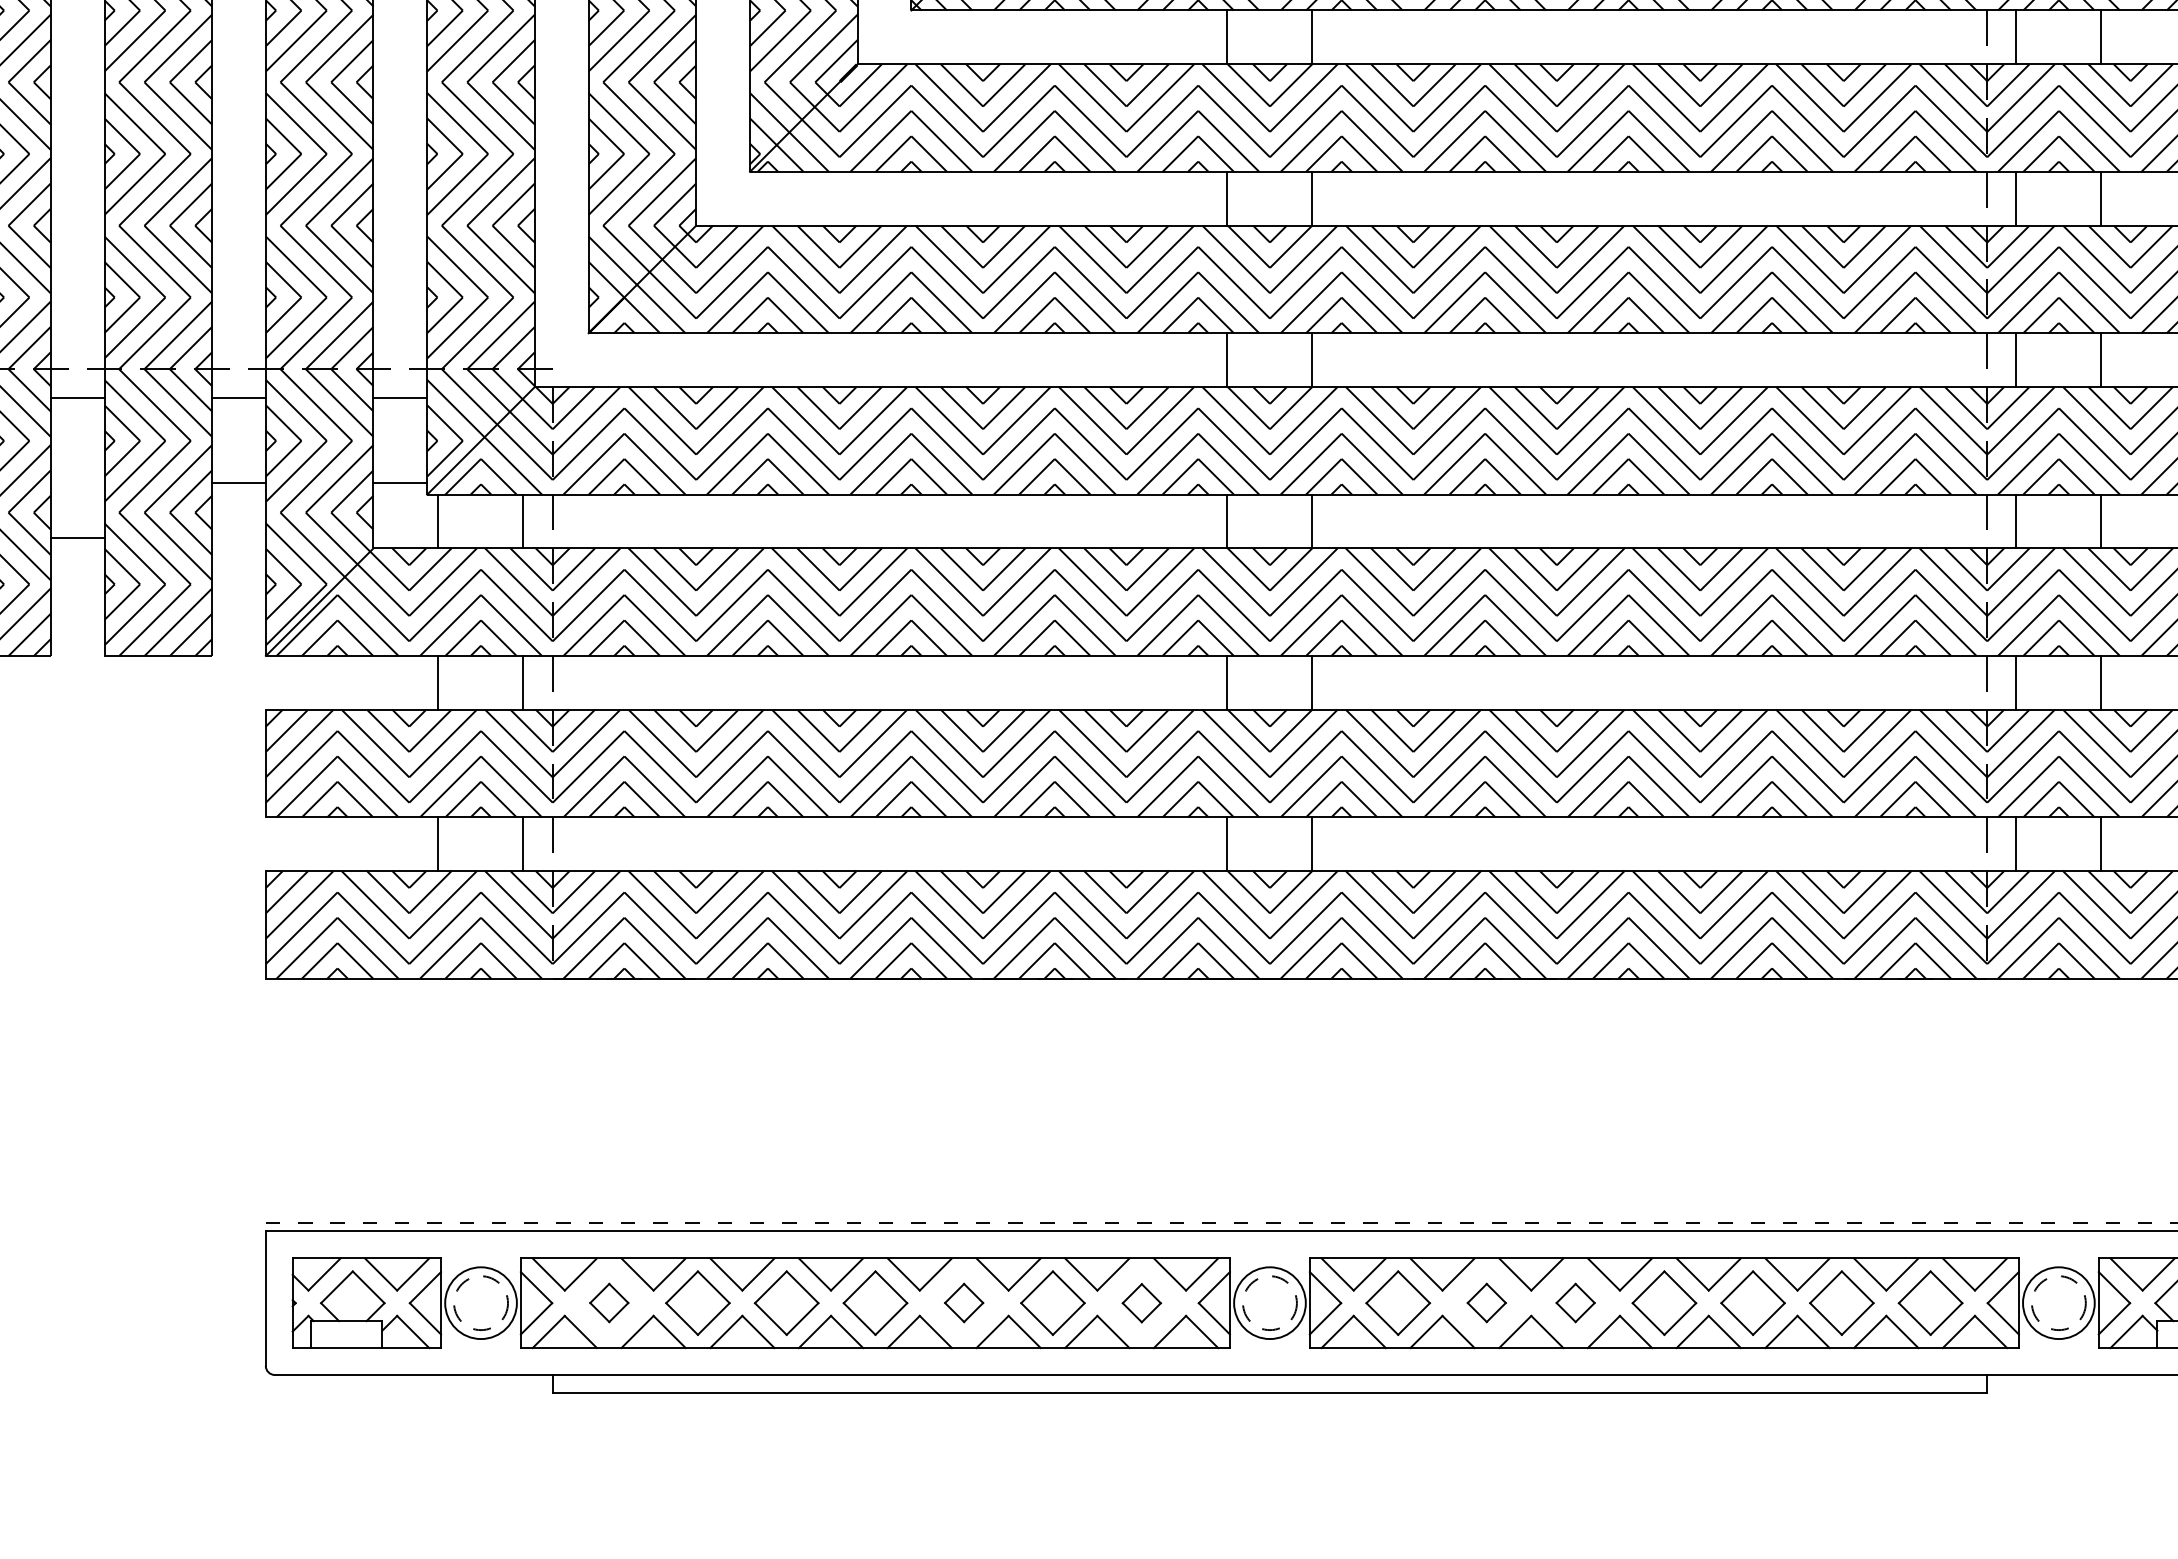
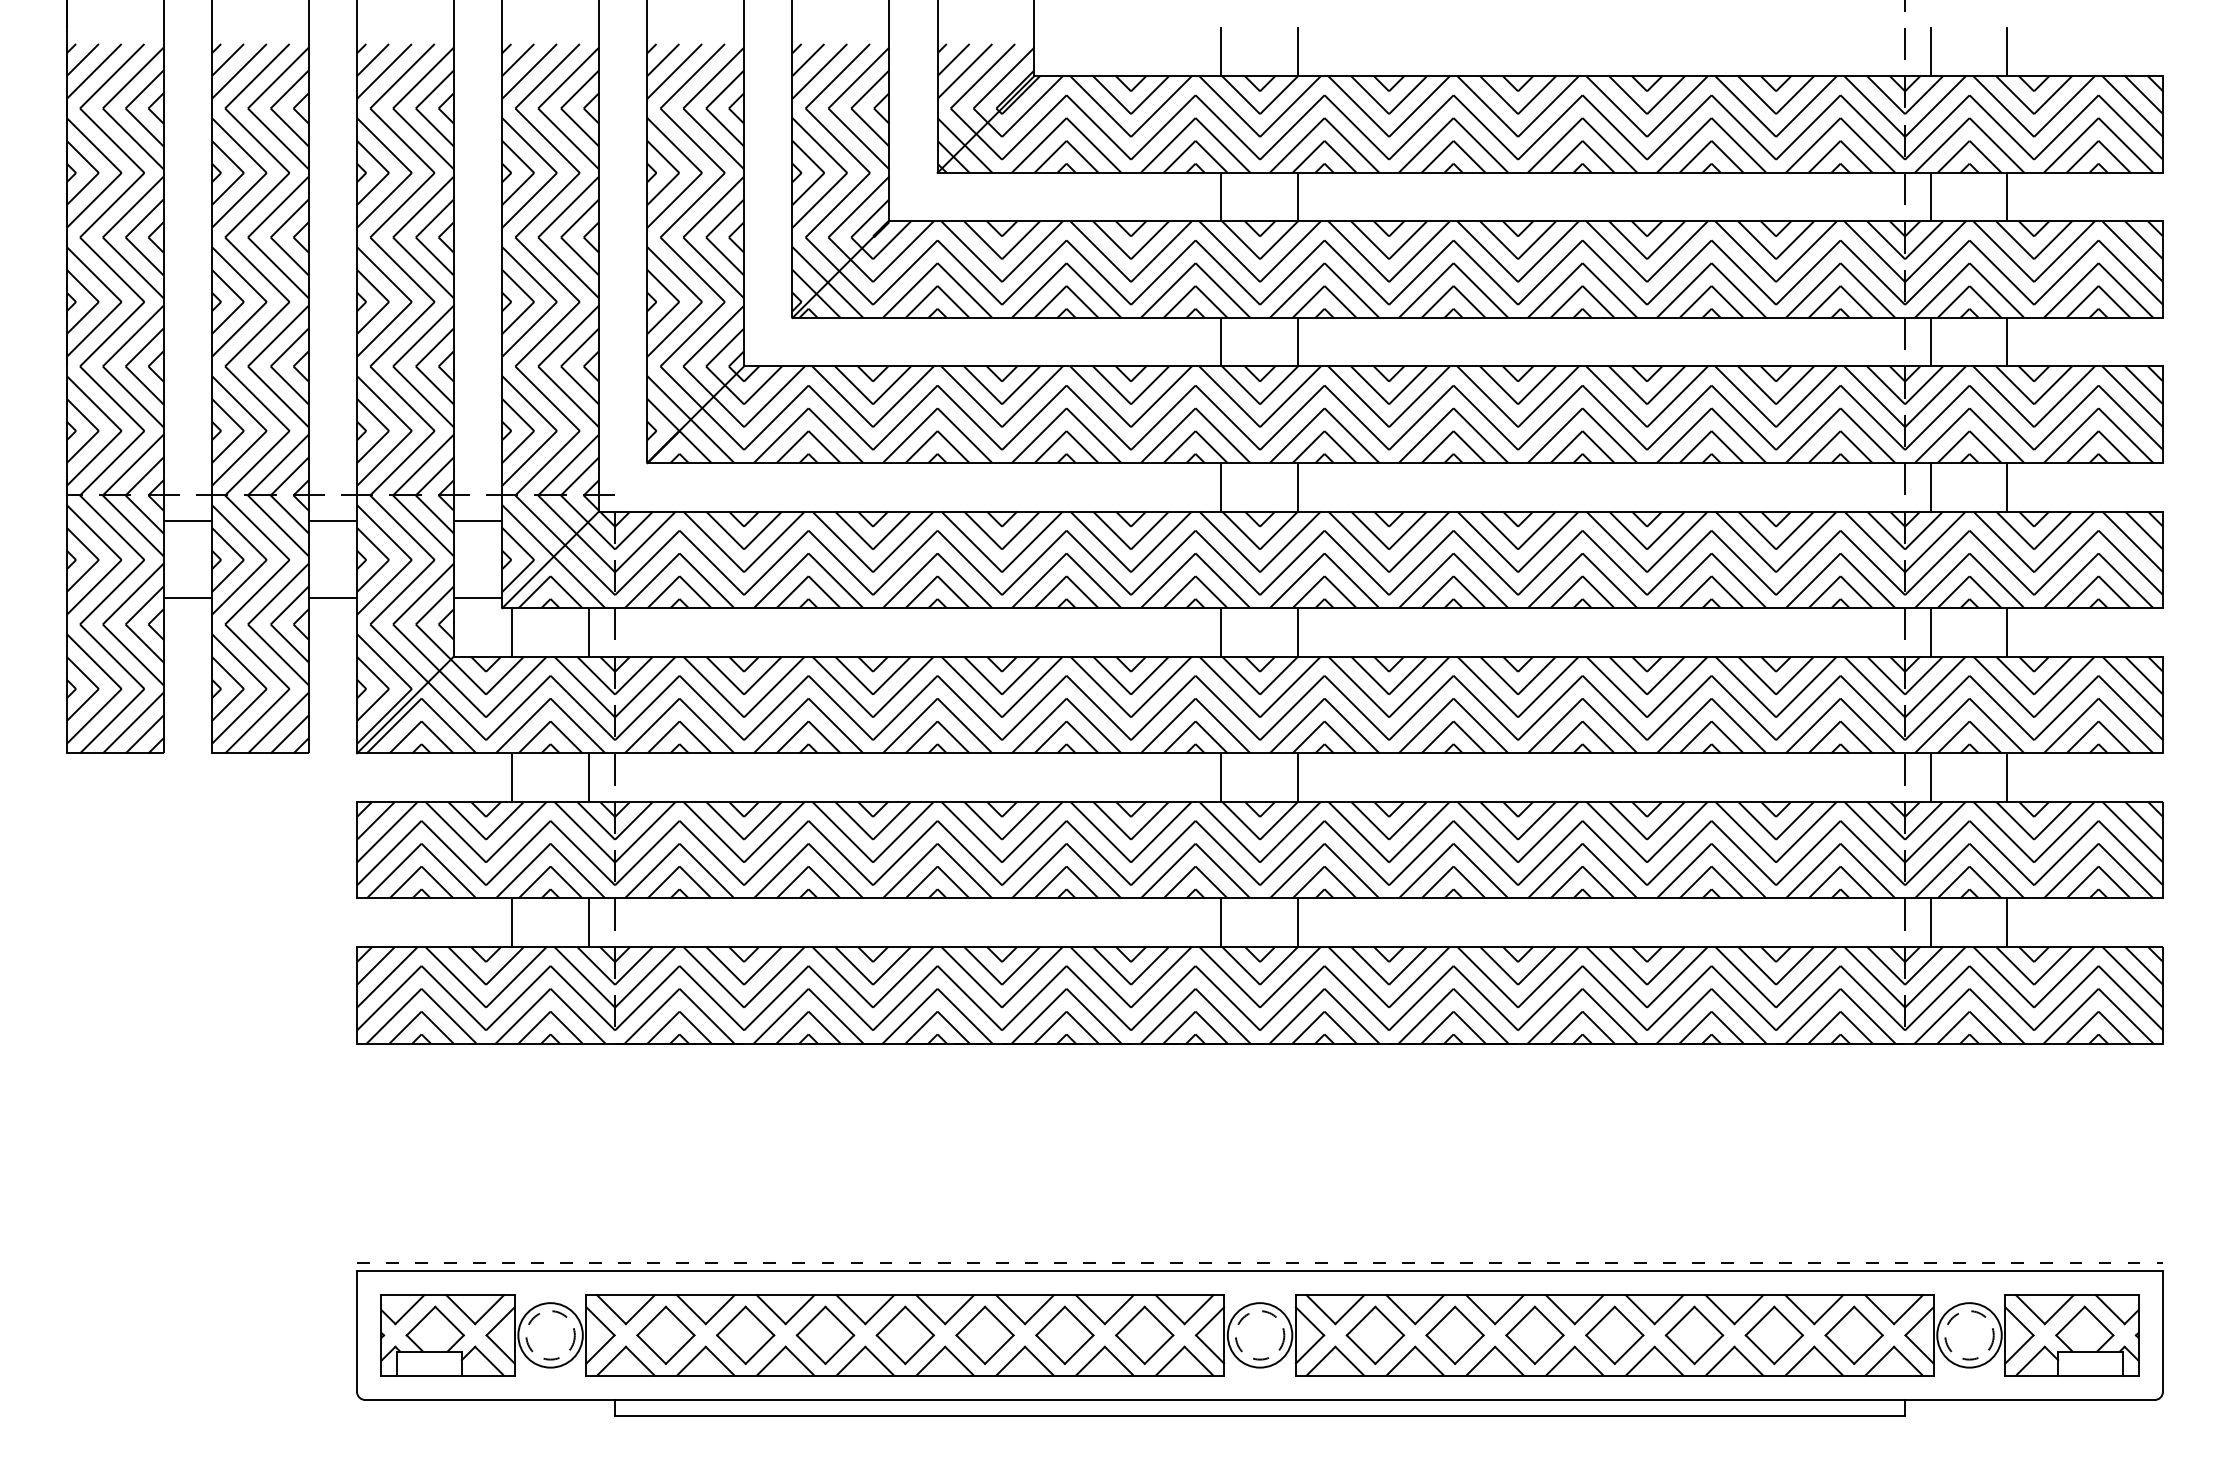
line: (77, 537) -> (187, 597), moved
part: (608, 1302) -> (665, 1334), size x1.67
part: (963, 1302) -> (984, 1334), size x1.67
part: (1486, 1302) -> (1454, 1334), size x1.67
part: (1575, 1302) -> (1534, 1334), size x1.67
part: (1141, 1303) -> (1144, 1335), size x1.67

